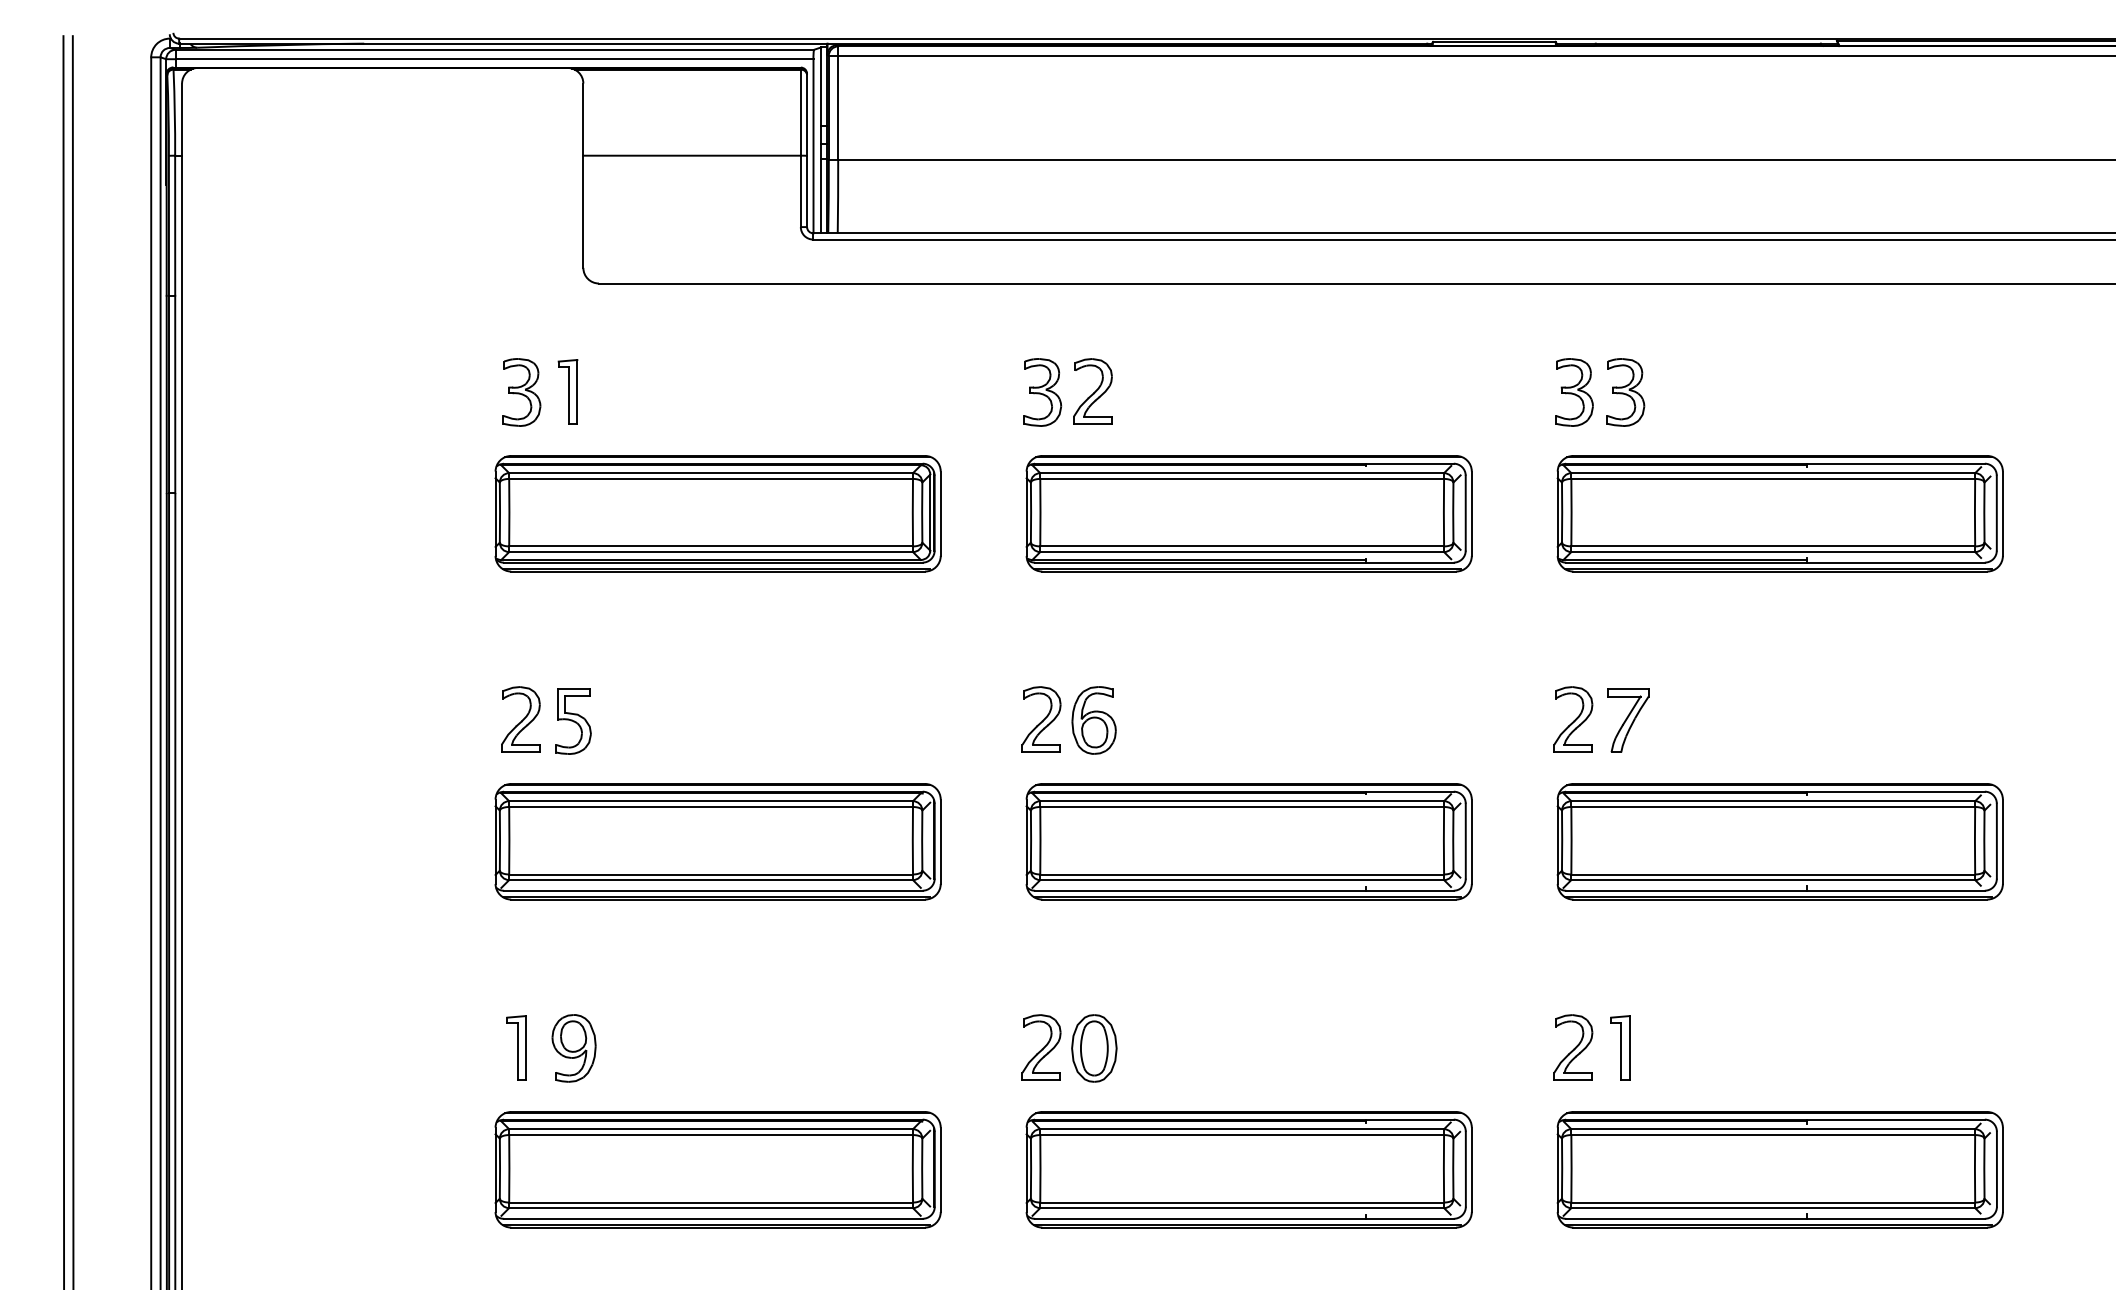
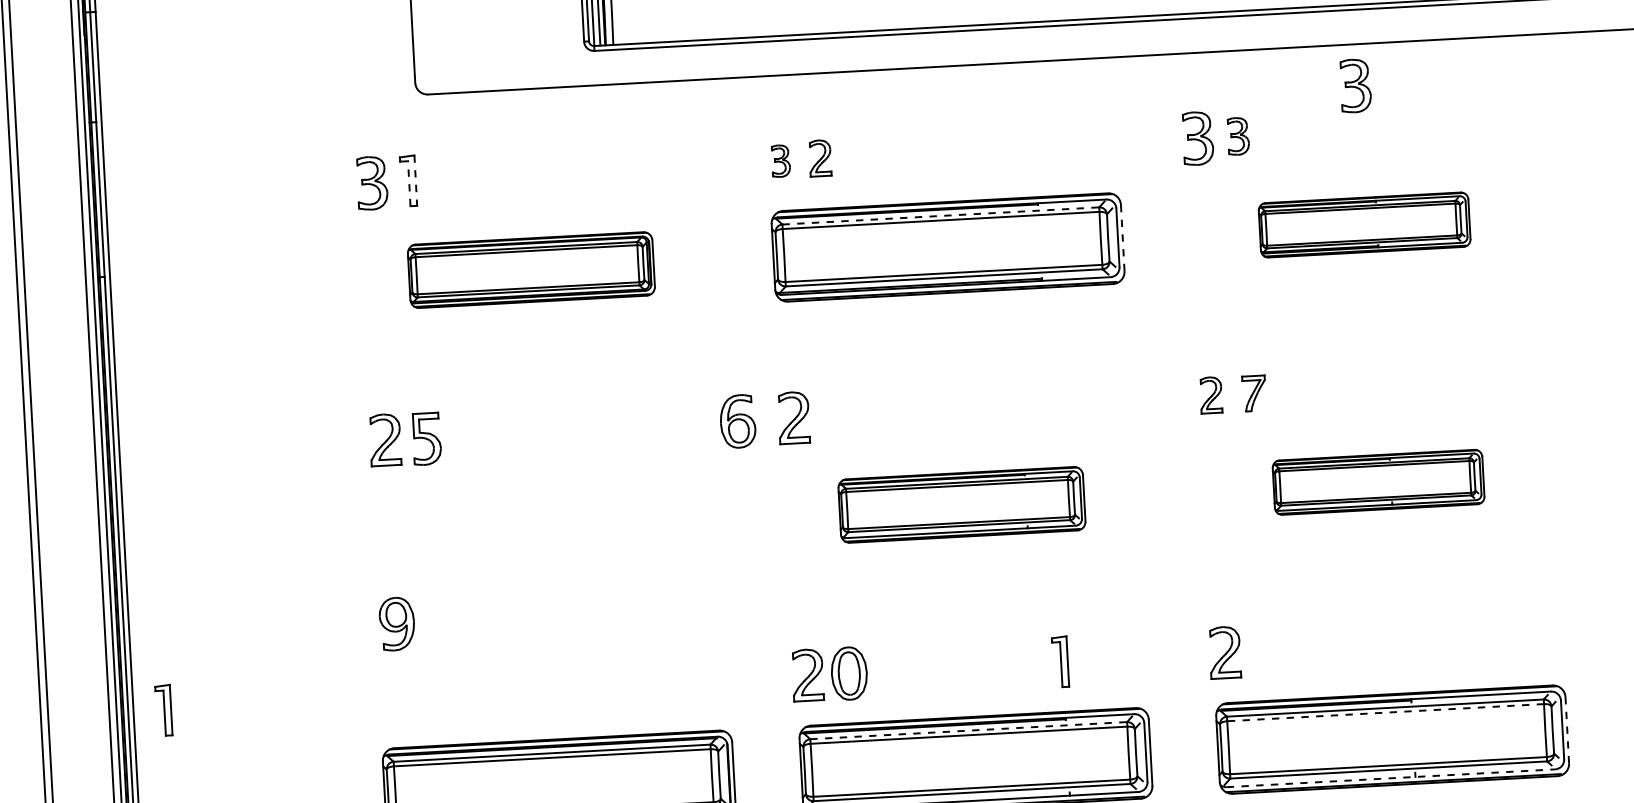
part: (1778, 336) -> (1355, 85), added
part: (1092, 391) -> (819, 158), size x0.7
line: (577, 392) -> (415, 180), solid -> dashed
part: (1042, 392) -> (780, 161), size x0.6
part: (1625, 392) -> (1238, 136), size x0.7
line: (568, 395) -> (409, 183), solid -> dashed
line: (1242, 473) -> (941, 216), solid -> dashed
part: (717, 513) -> (530, 269), size x0.7
line: (1471, 513) -> (1122, 237), solid -> dashed
part: (1779, 513) -> (1364, 224), size x0.6
part: (1573, 719) -> (1211, 395), size x0.7
part: (1093, 720) -> (737, 421), moved
part: (1628, 720) -> (1254, 393), size x0.7
part: (717, 841) -> (544, 527), removed
part: (1248, 841) -> (961, 504), size x0.7
part: (1779, 841) -> (1378, 482), size x0.6
part: (516, 1047) -> (163, 709), moved
part: (1620, 1047) -> (1060, 661), moved
part: (573, 1048) -> (396, 624), moved
line: (1242, 1129) -> (968, 730), solid -> dashed
line: (1773, 1135) -> (1385, 713), solid -> dashed
line: (2002, 1169) -> (1566, 729), solid -> dashed
line: (1776, 1218) -> (1391, 778), solid -> dashed

